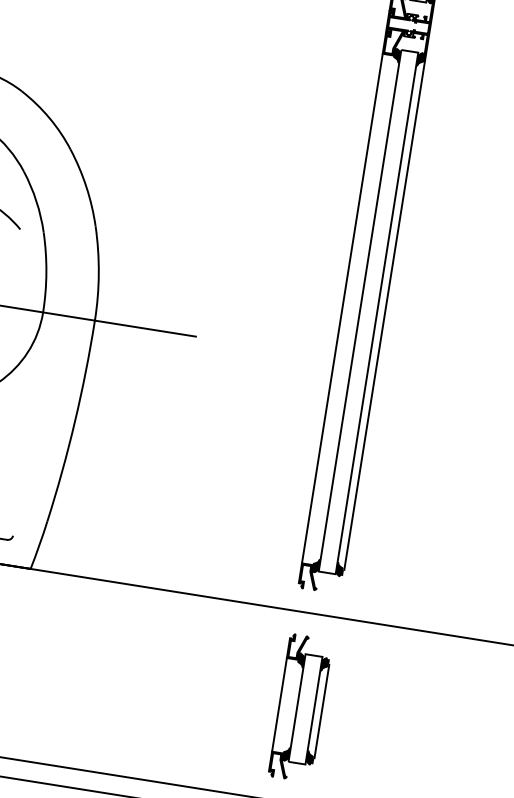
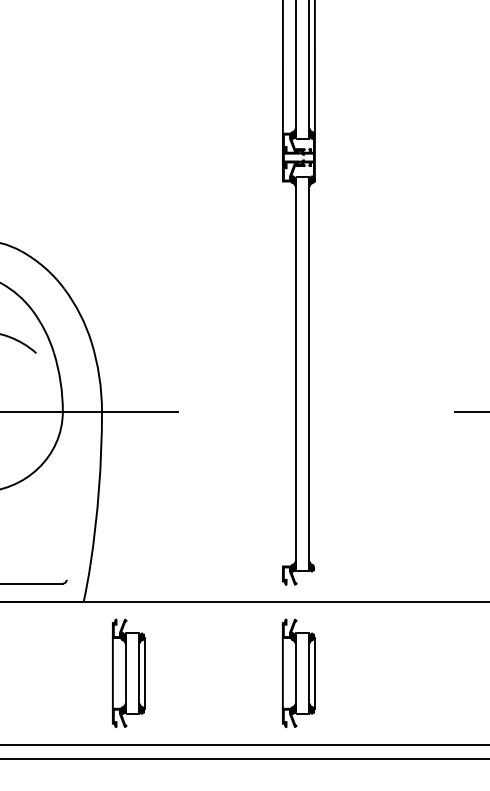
line: (341, 307) -> (282, 373), removed
line: (384, 314) -> (314, 373), removed
part: (75, 671) -> (128, 672), added

